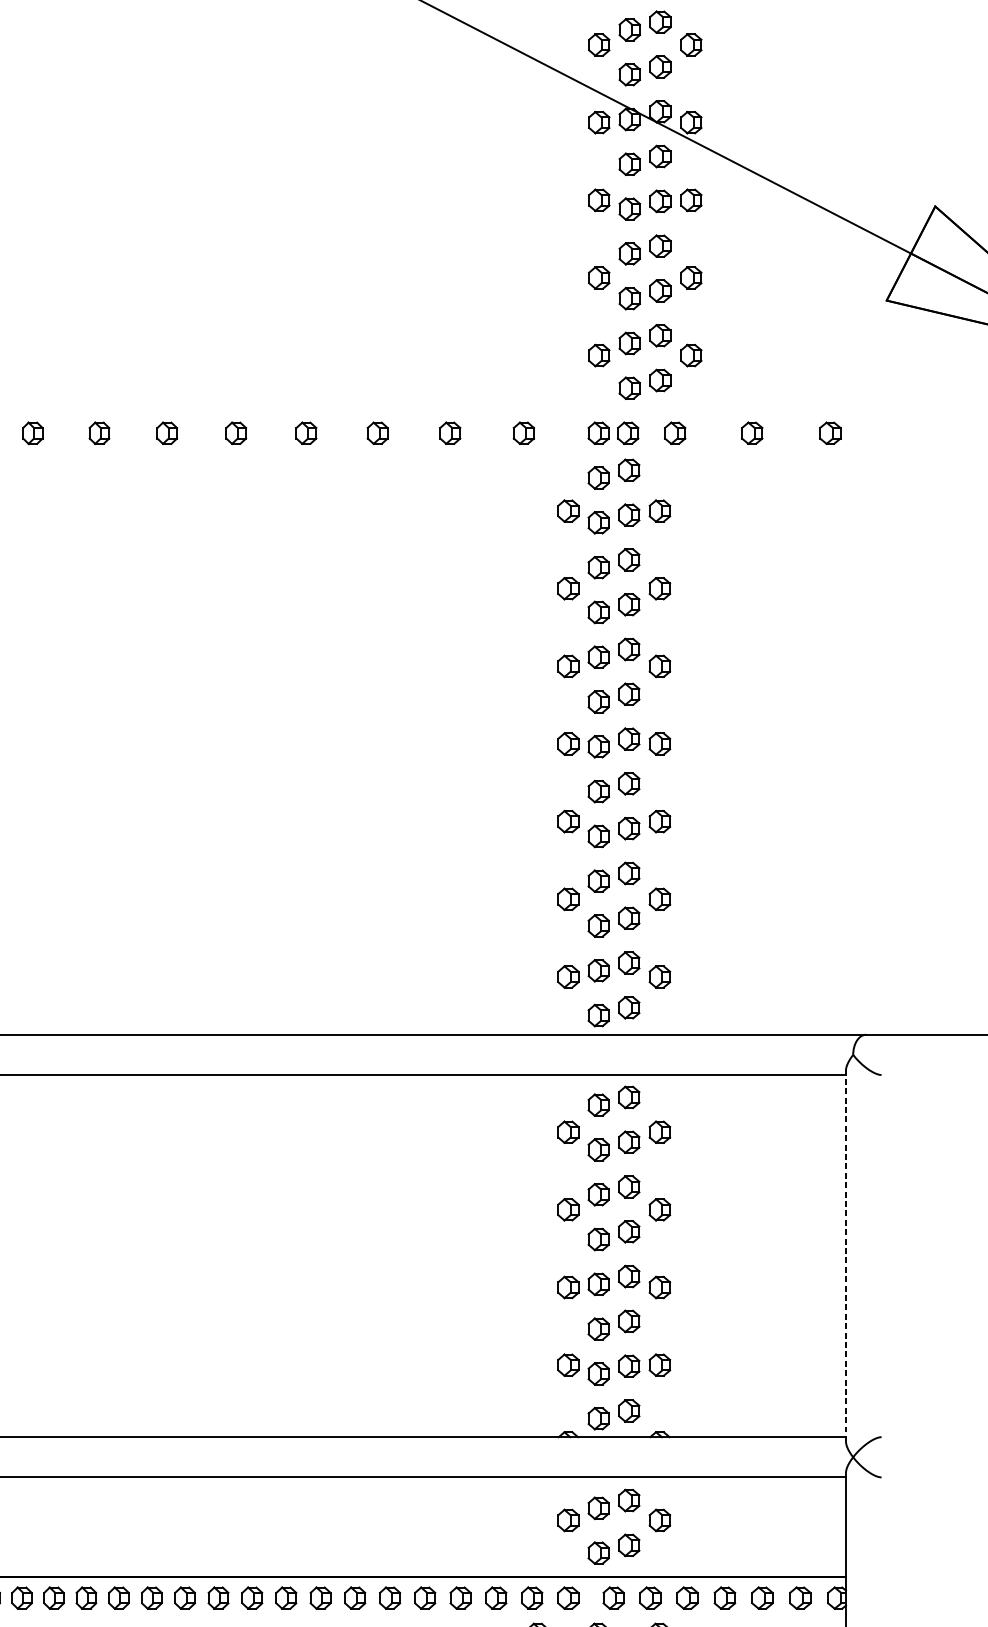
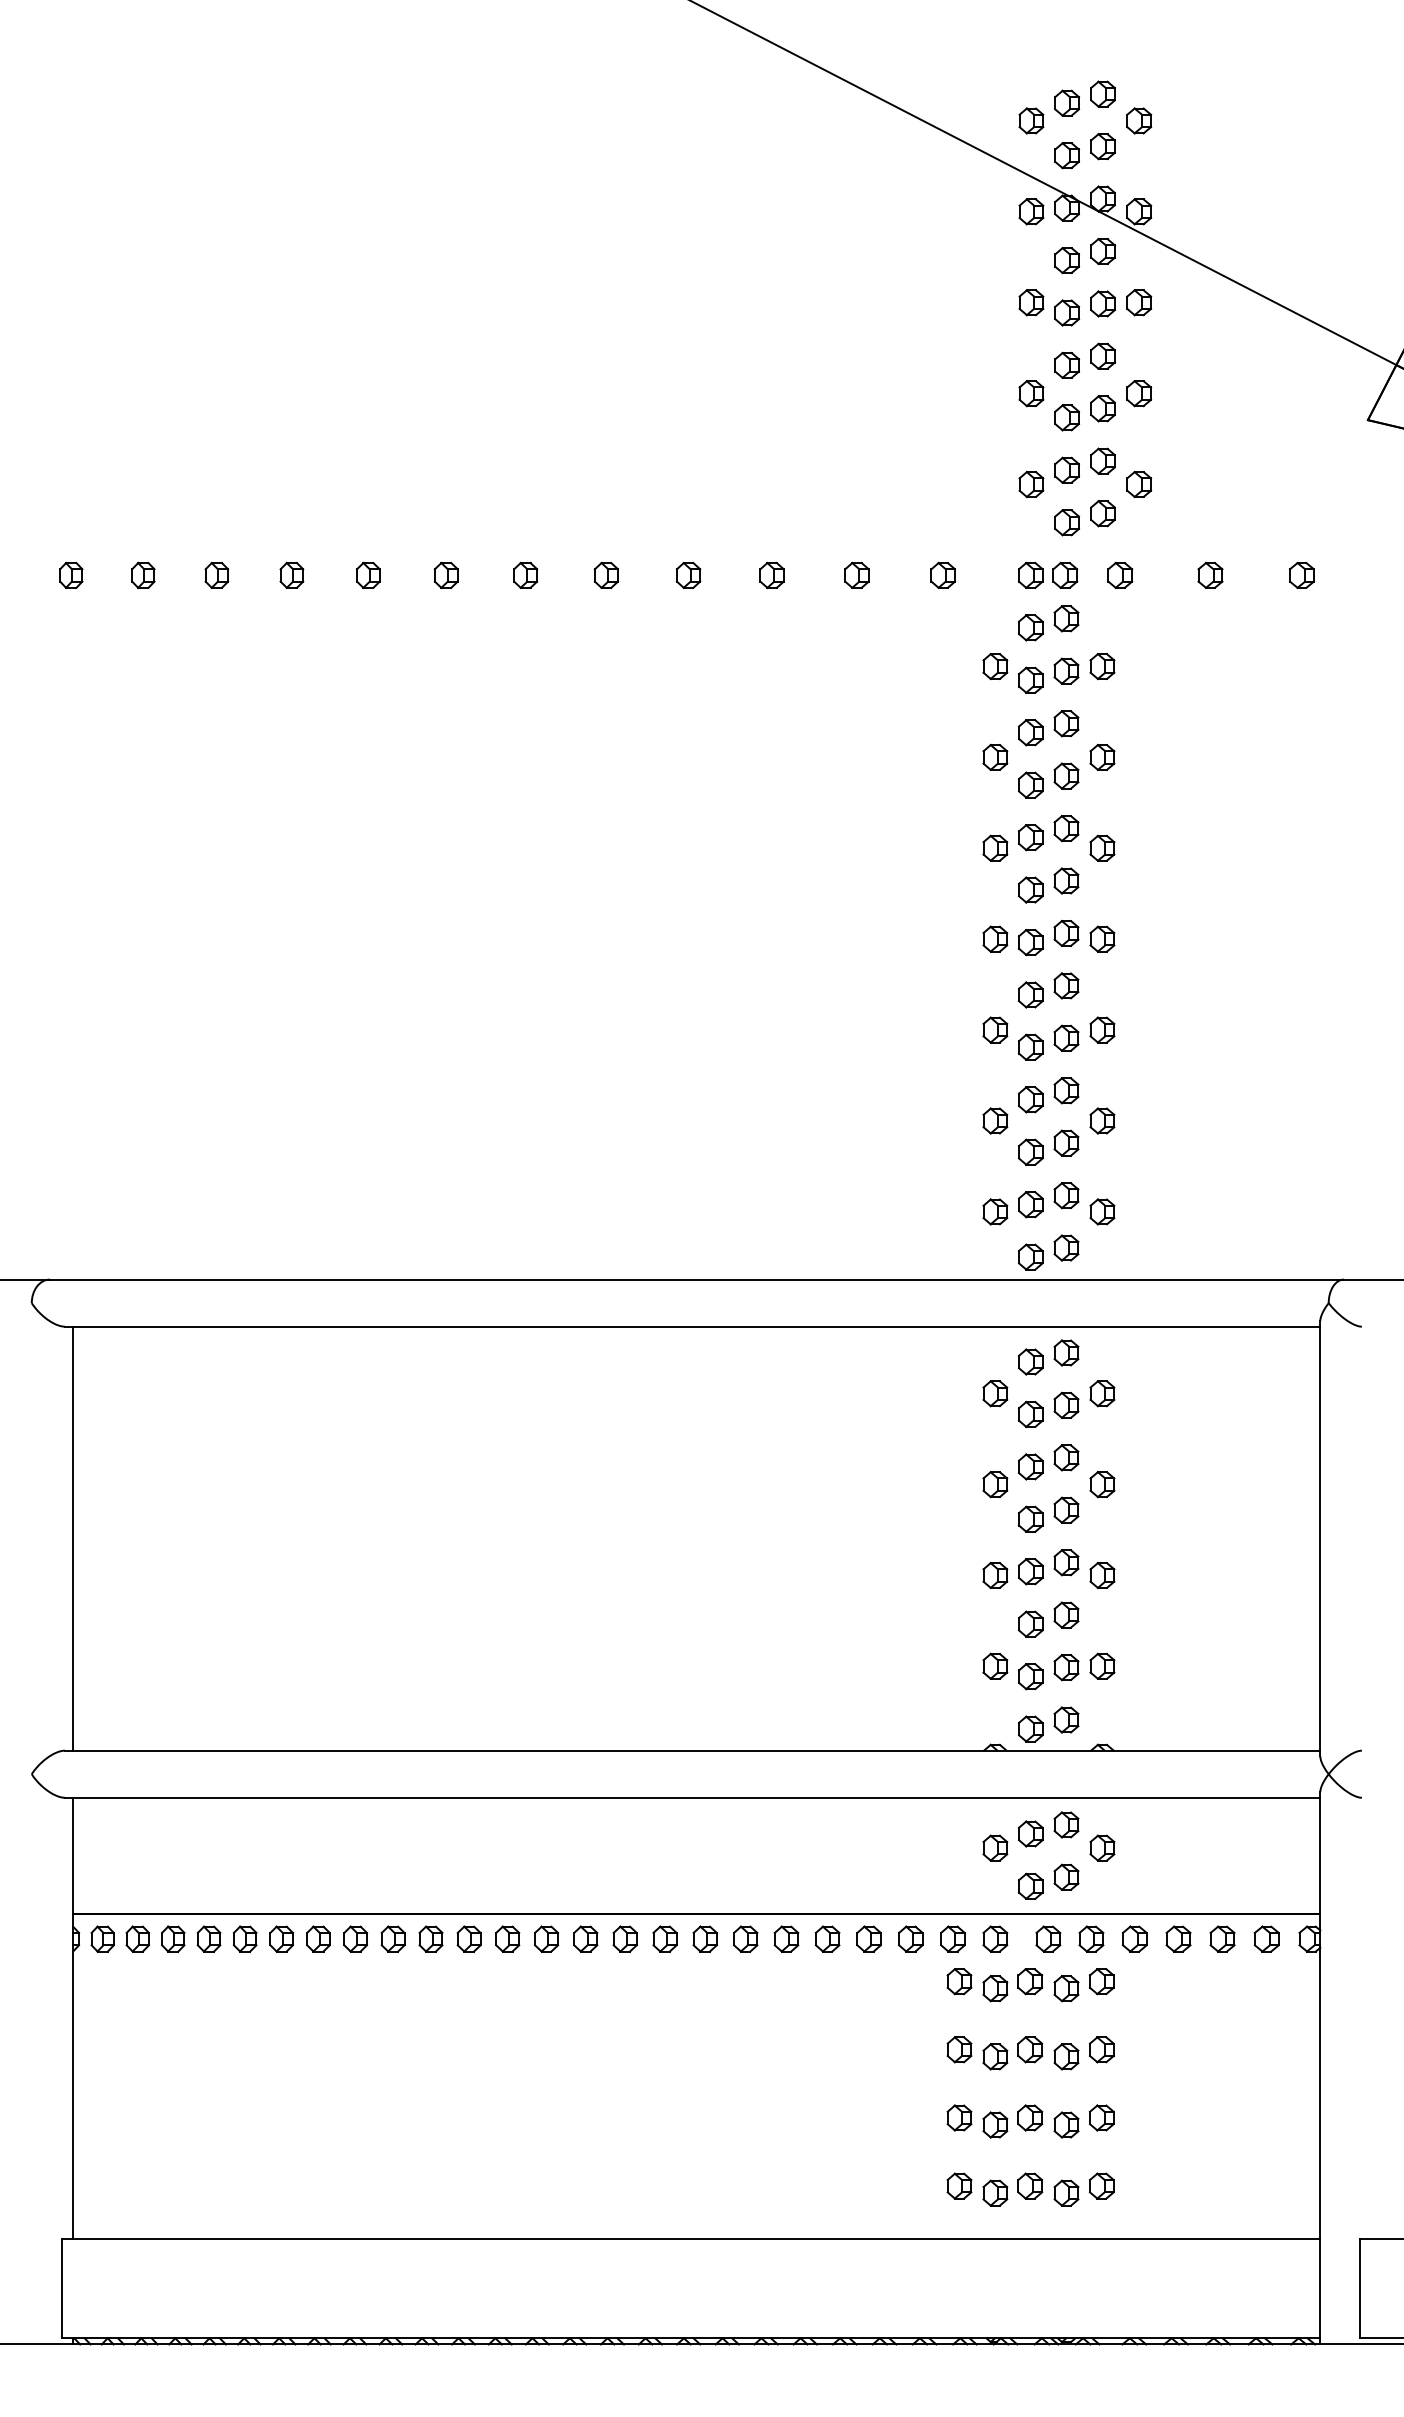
line: (846, 1255) -> (1320, 1538), dashed -> solid

